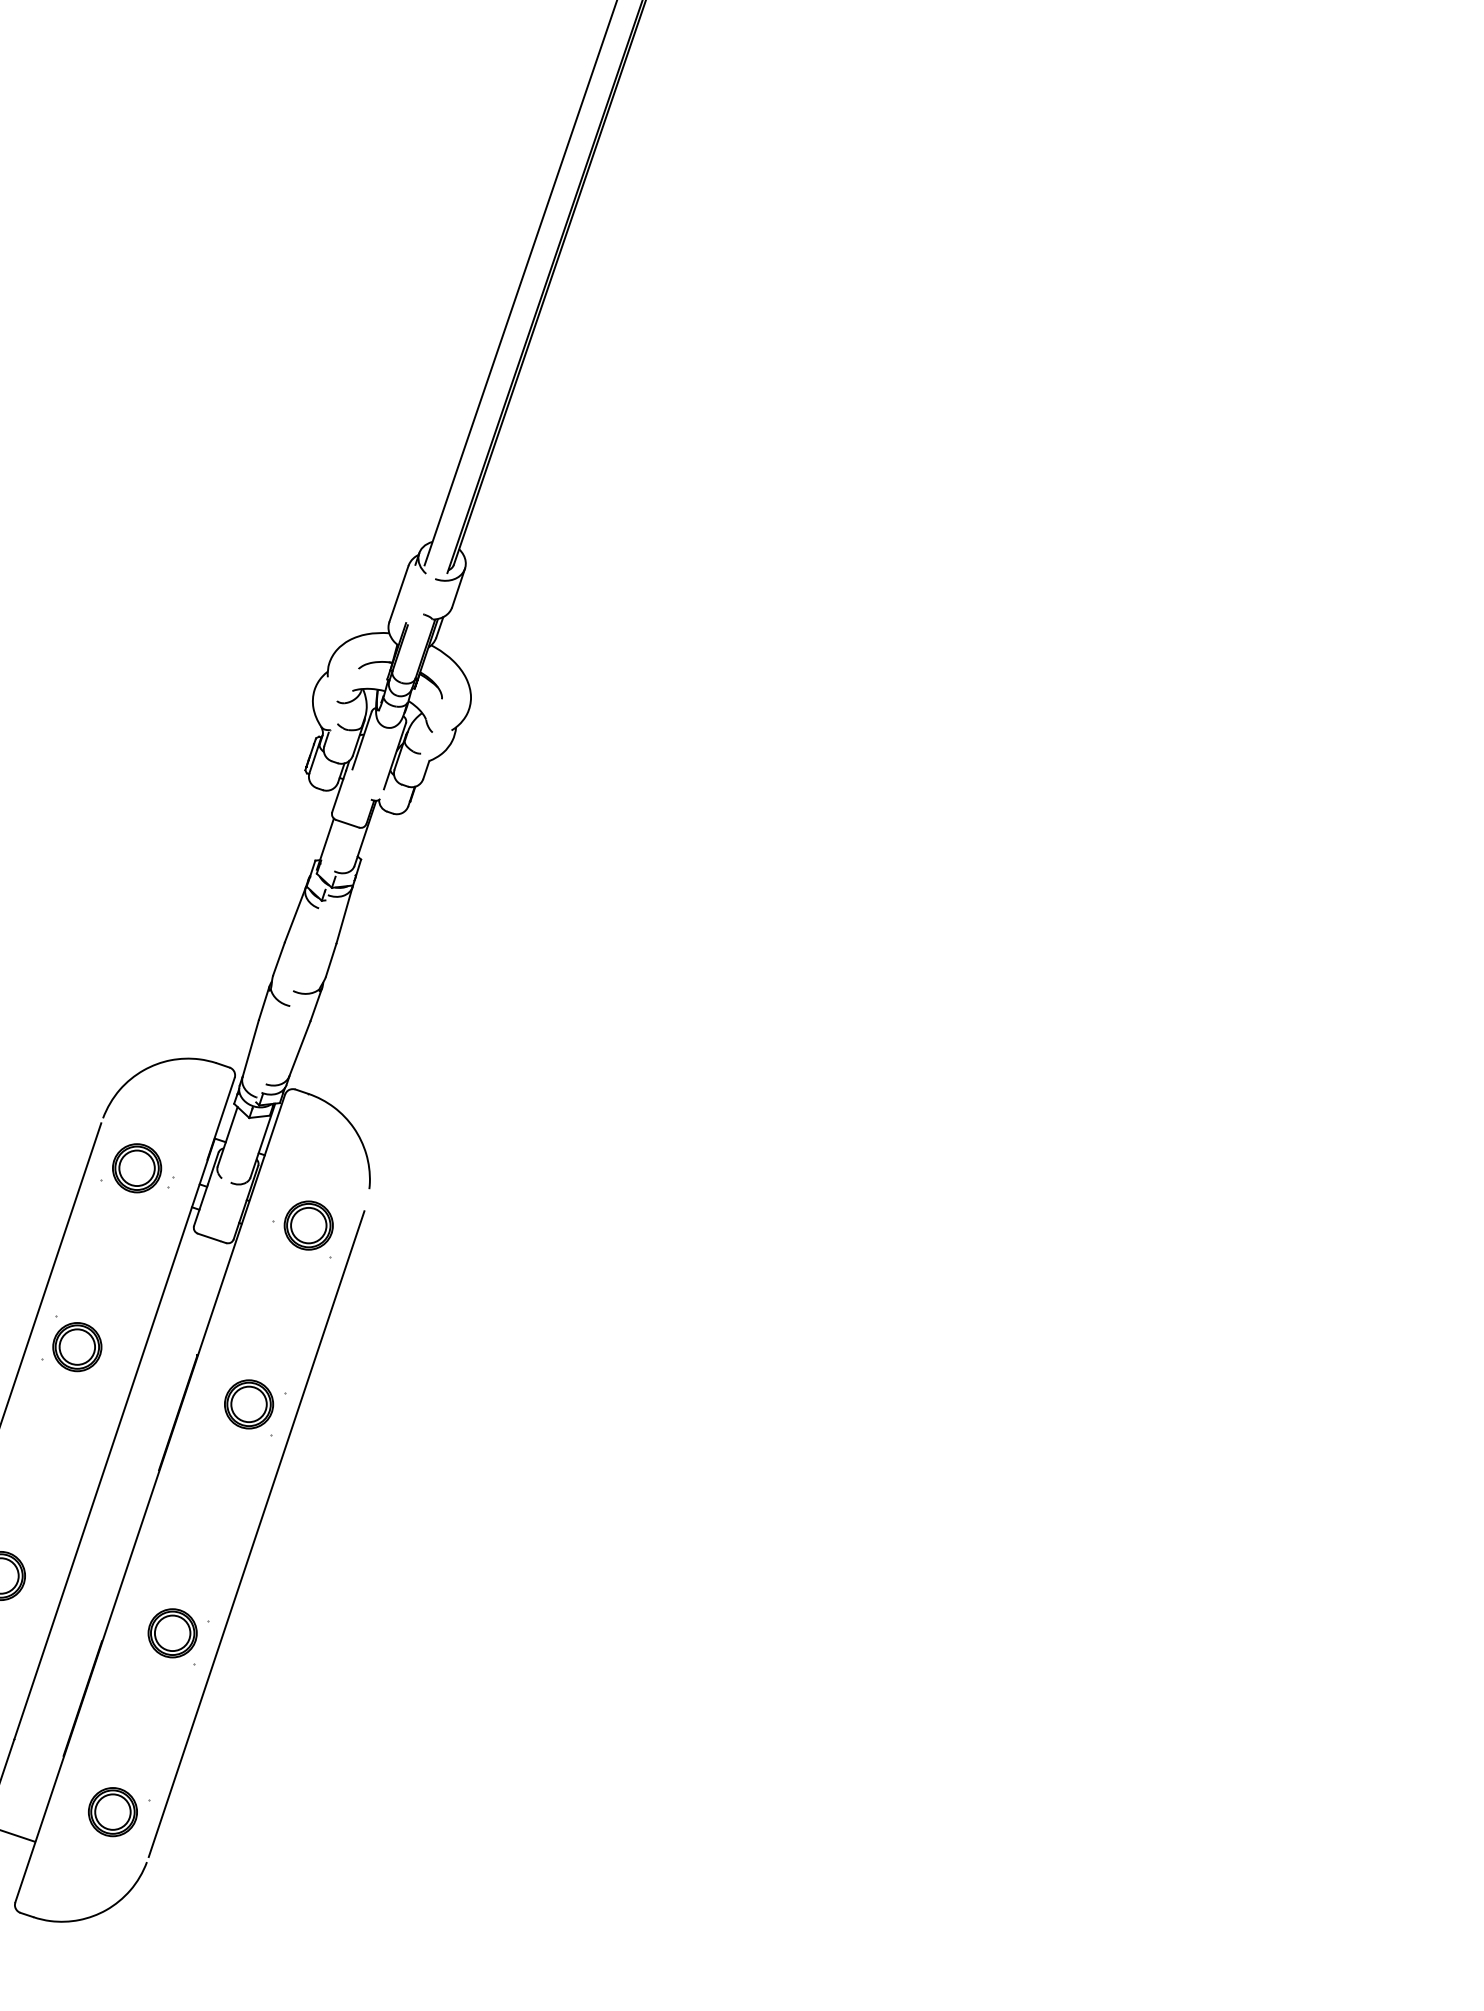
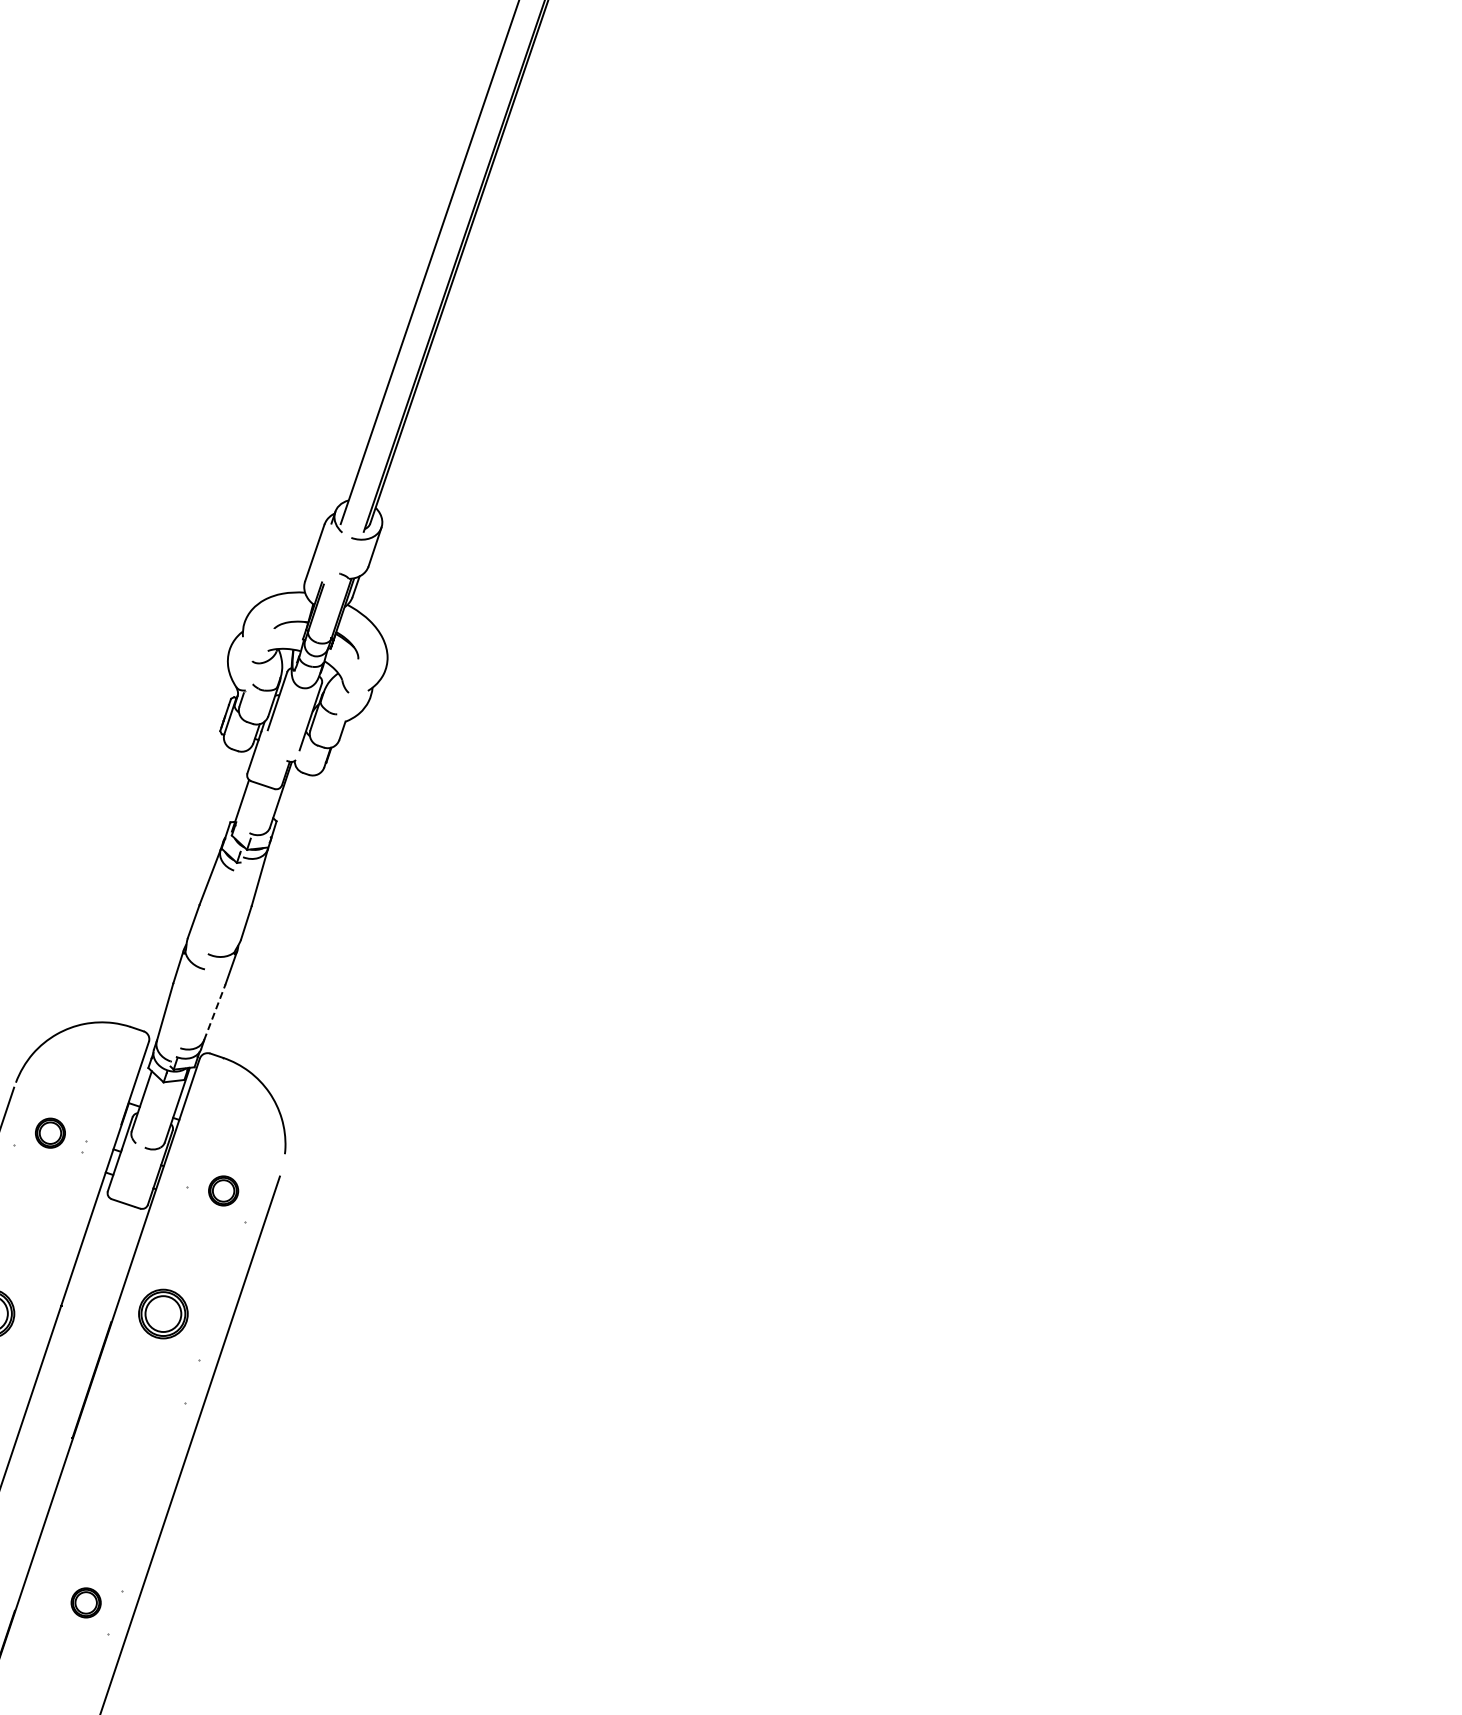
line: (300, 1048) -> (215, 1012), solid -> dashed
part: (137, 1168) -> (50, 1133), size x0.6
part: (308, 1225) -> (223, 1190), size x0.6
part: (249, 1404) -> (163, 1314), moved
part: (172, 1633) -> (86, 1603), size x0.6

